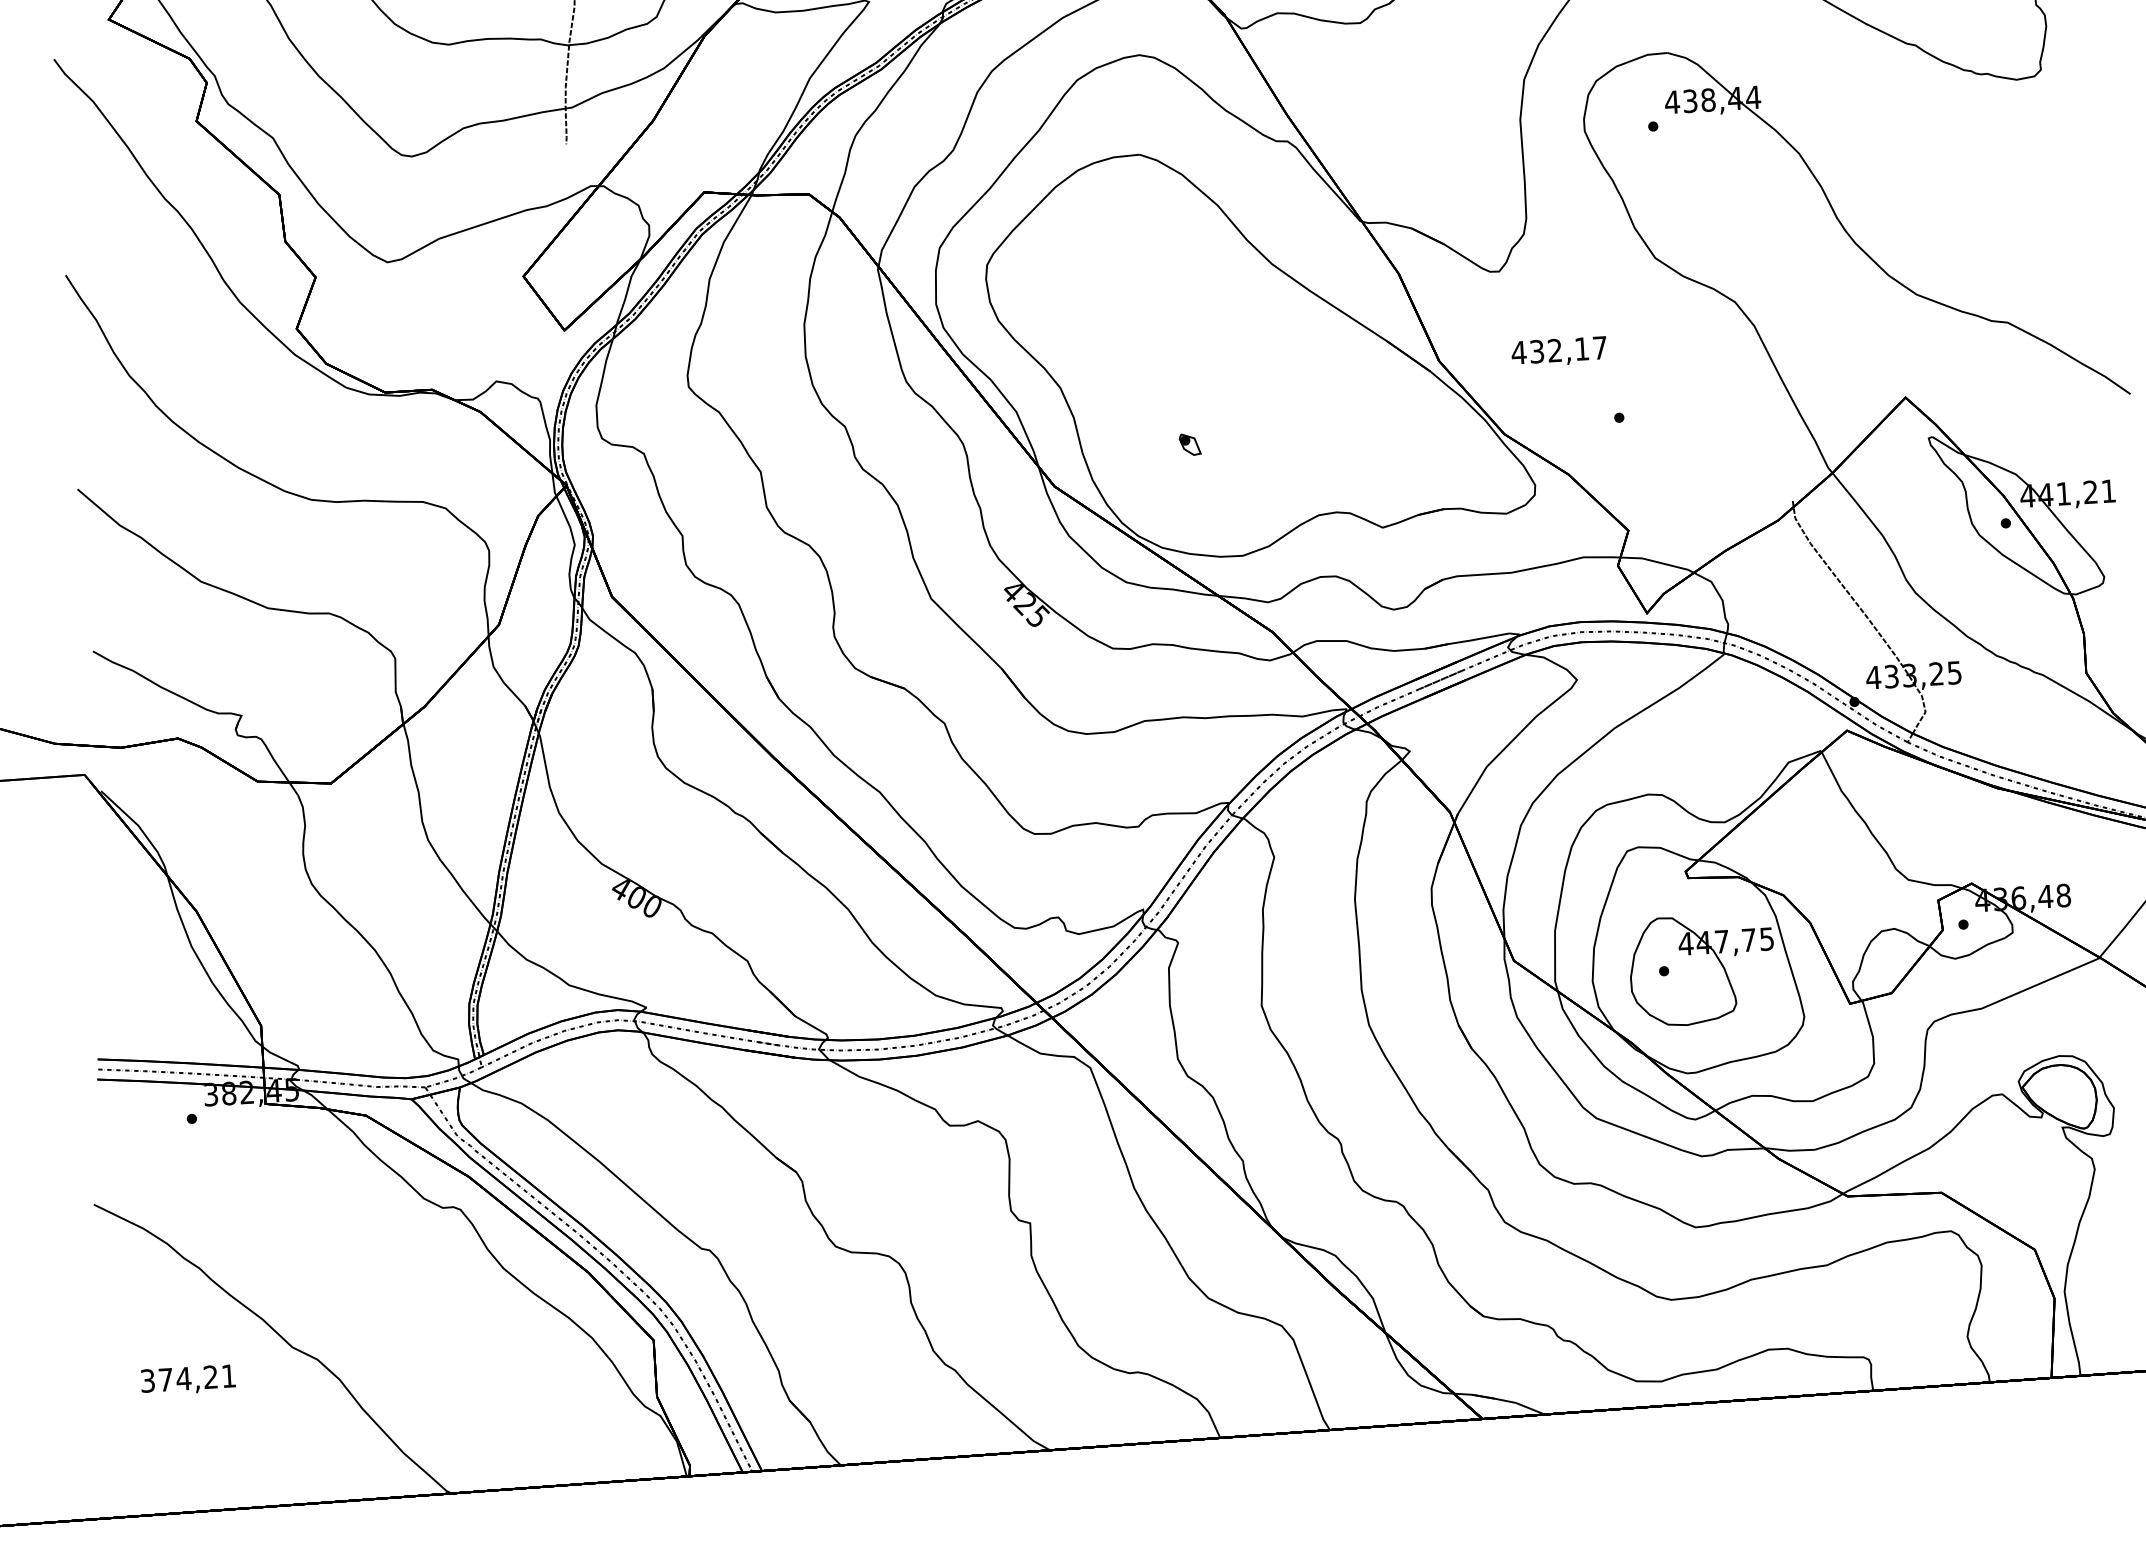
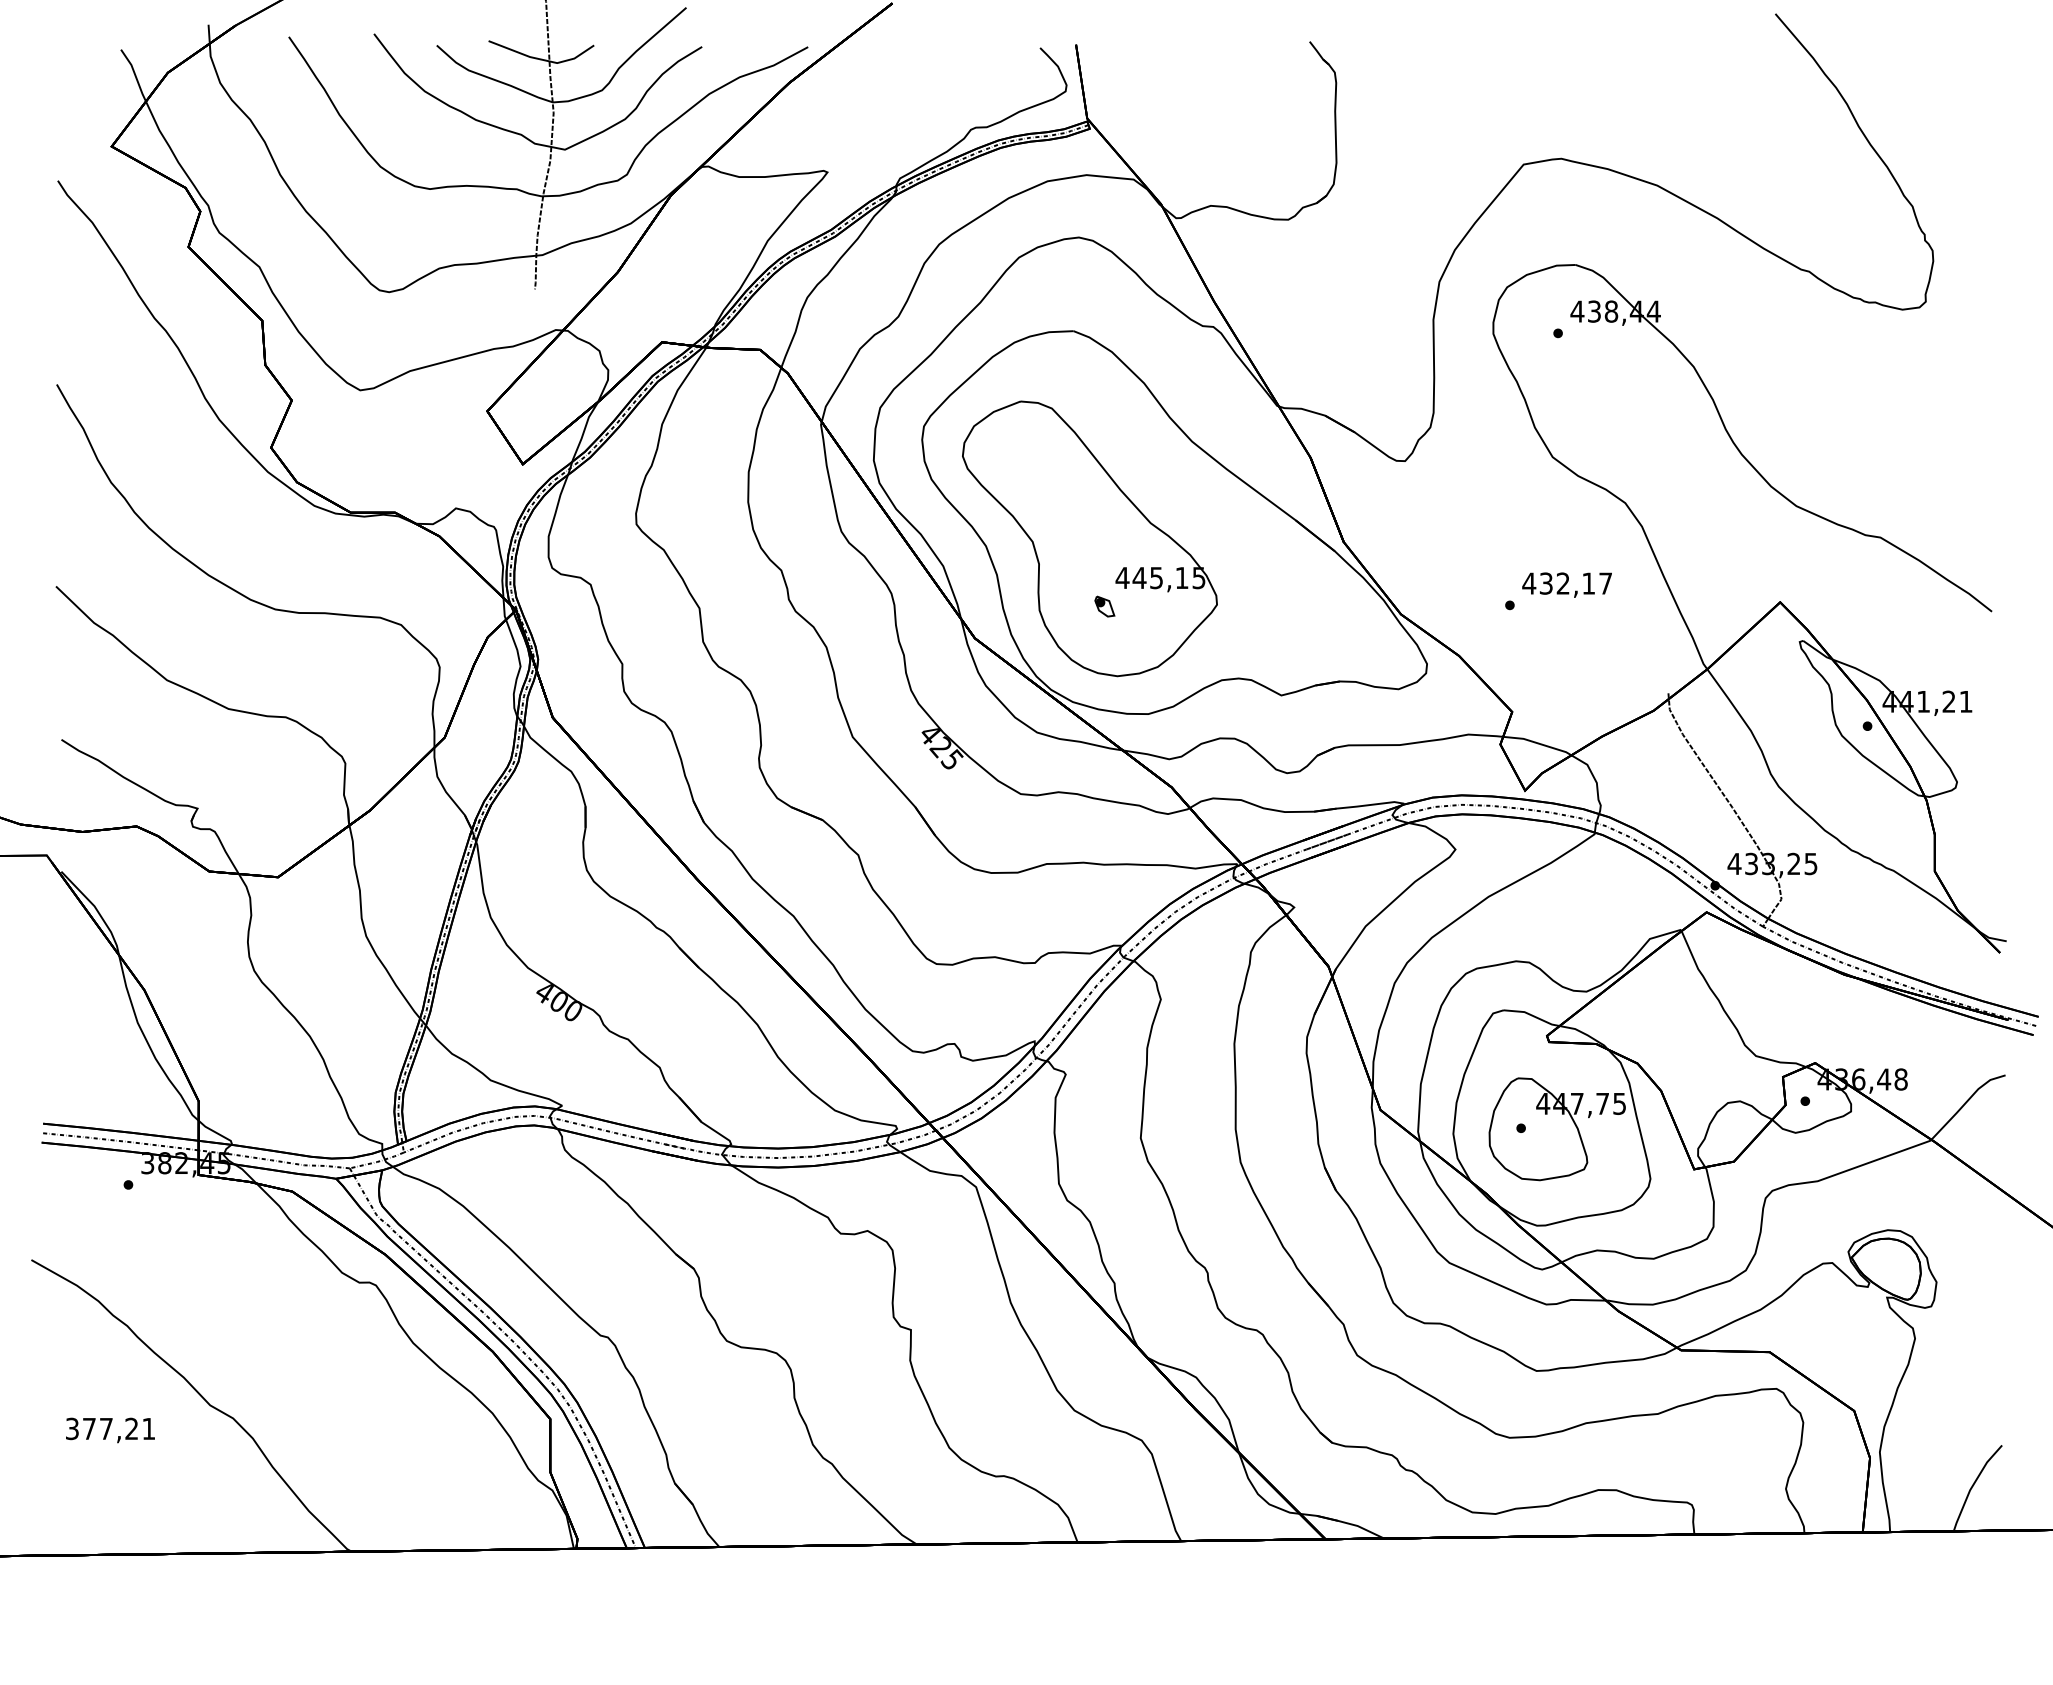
text: (1558, 351) -> (1566, 584), moved
part: (1169, 373) -> (1089, 538), added
text: (184, 1378) -> (106, 1428), 374,21 -> 377,21

